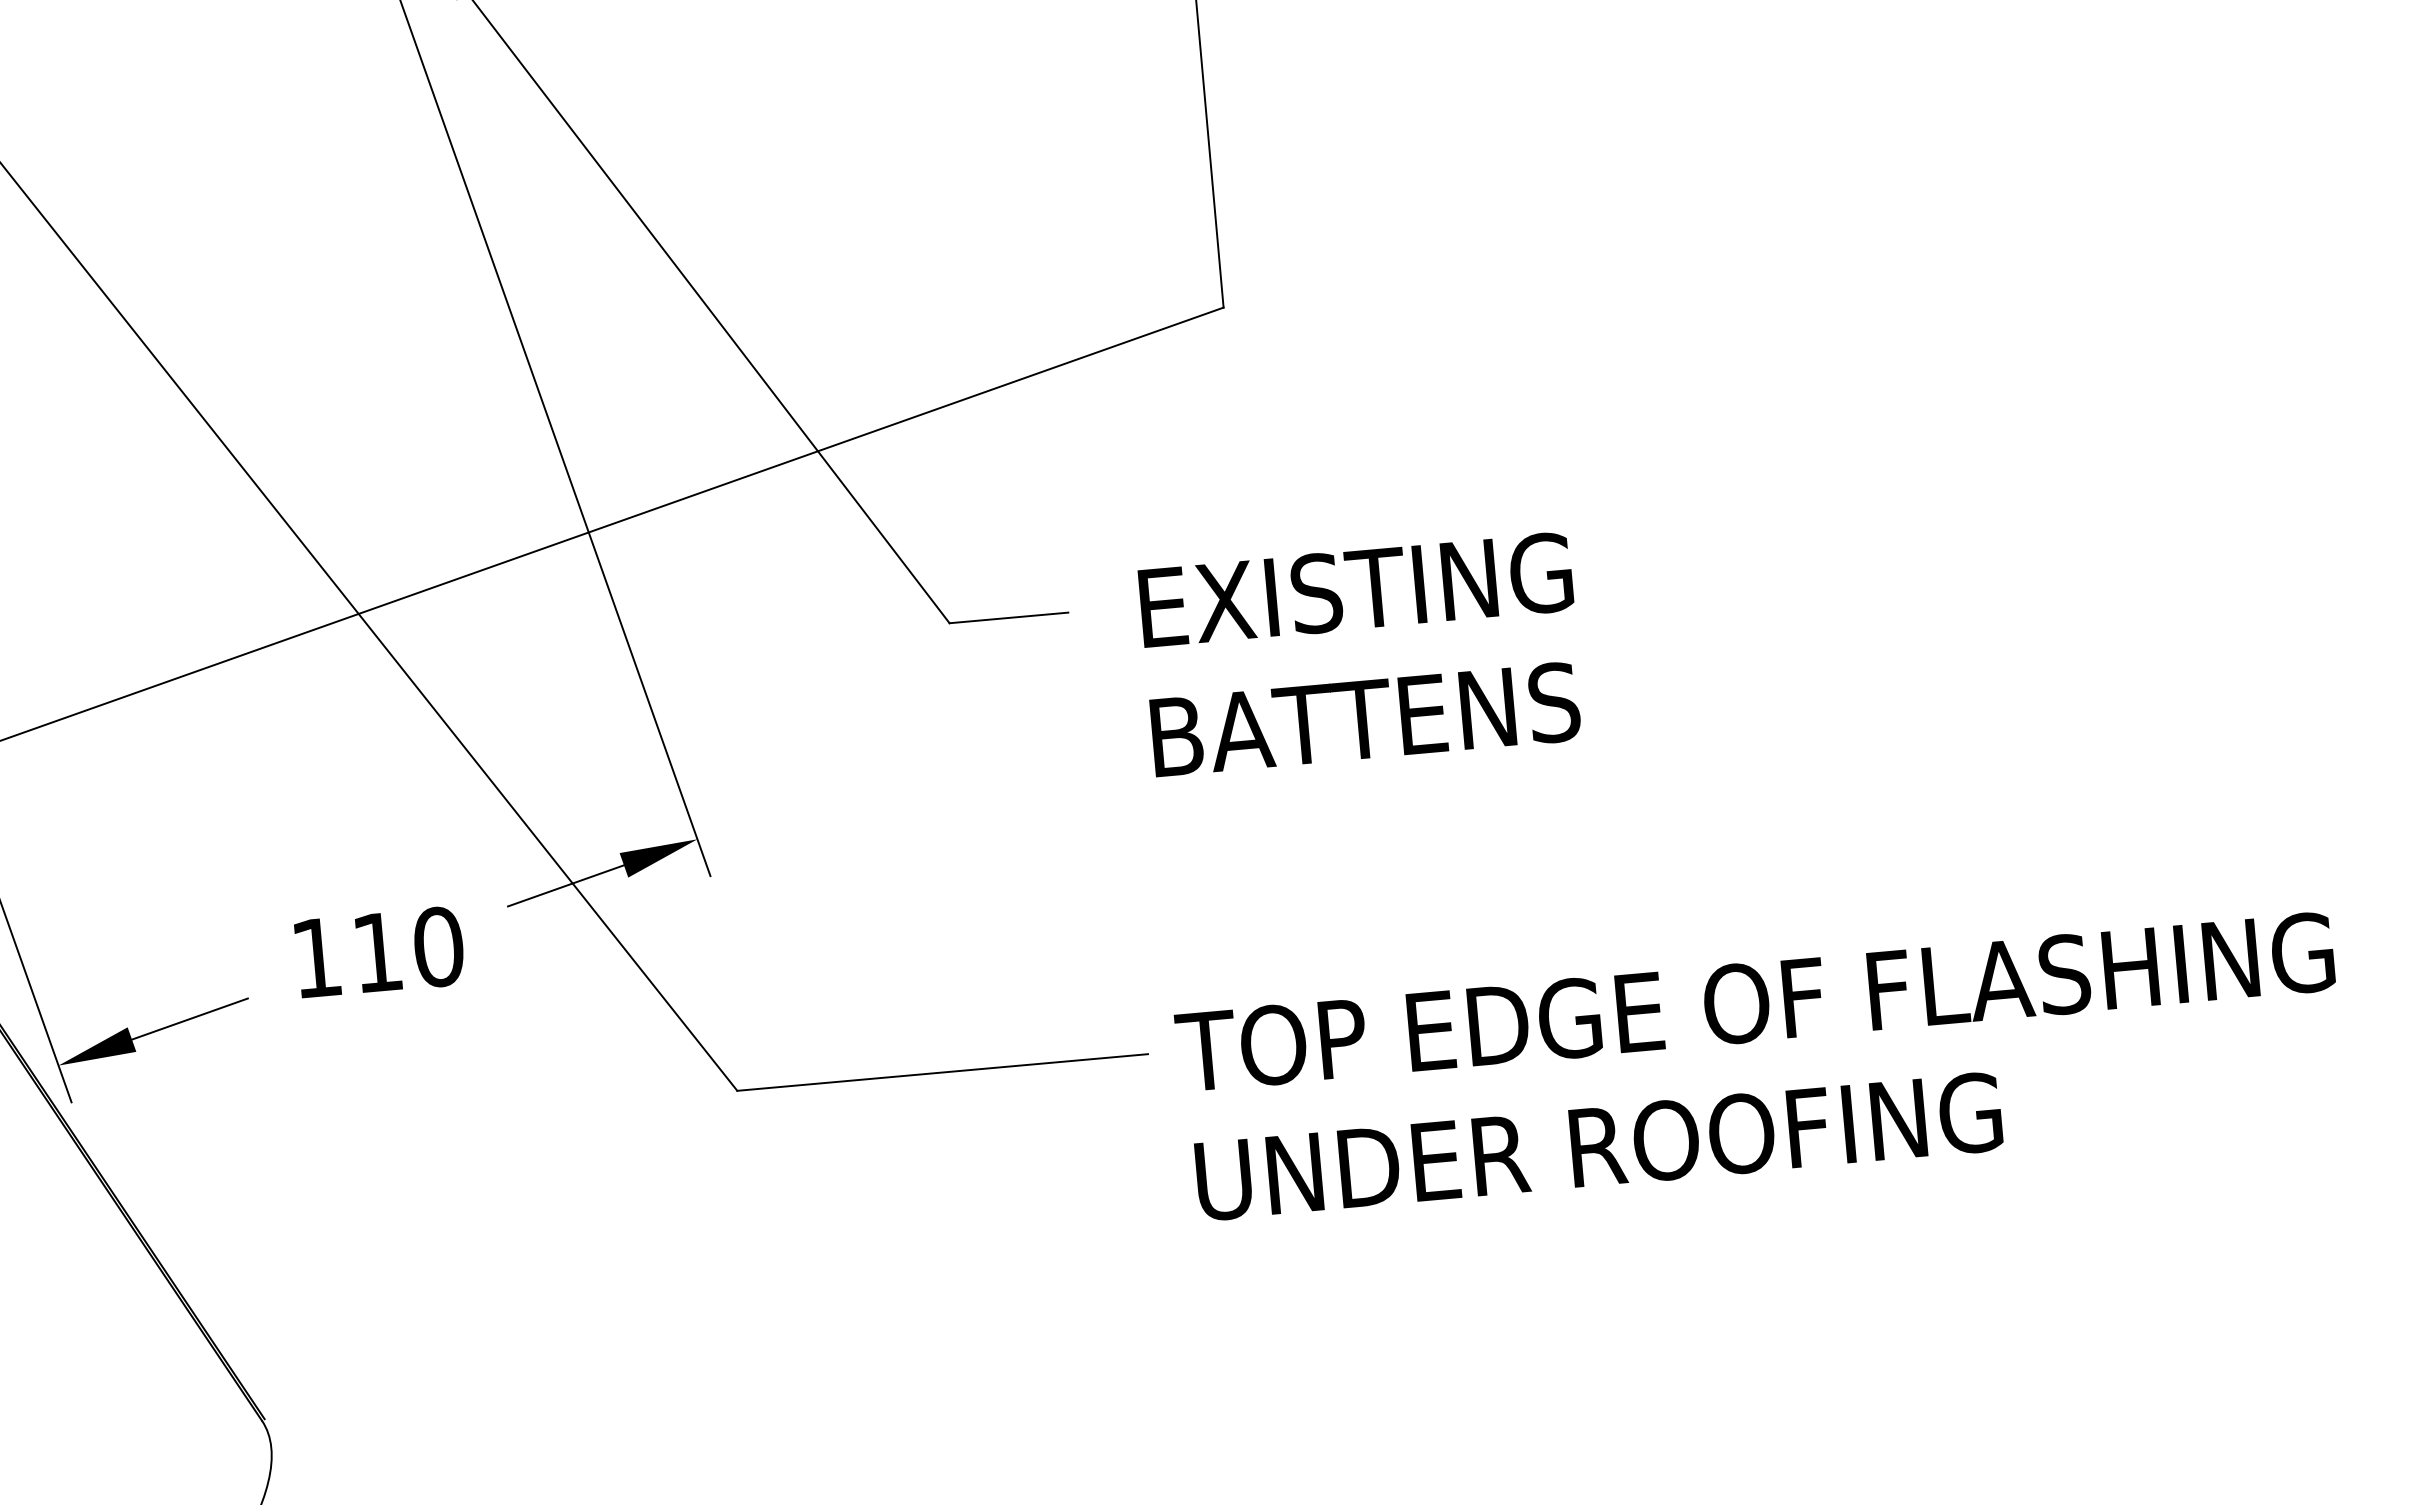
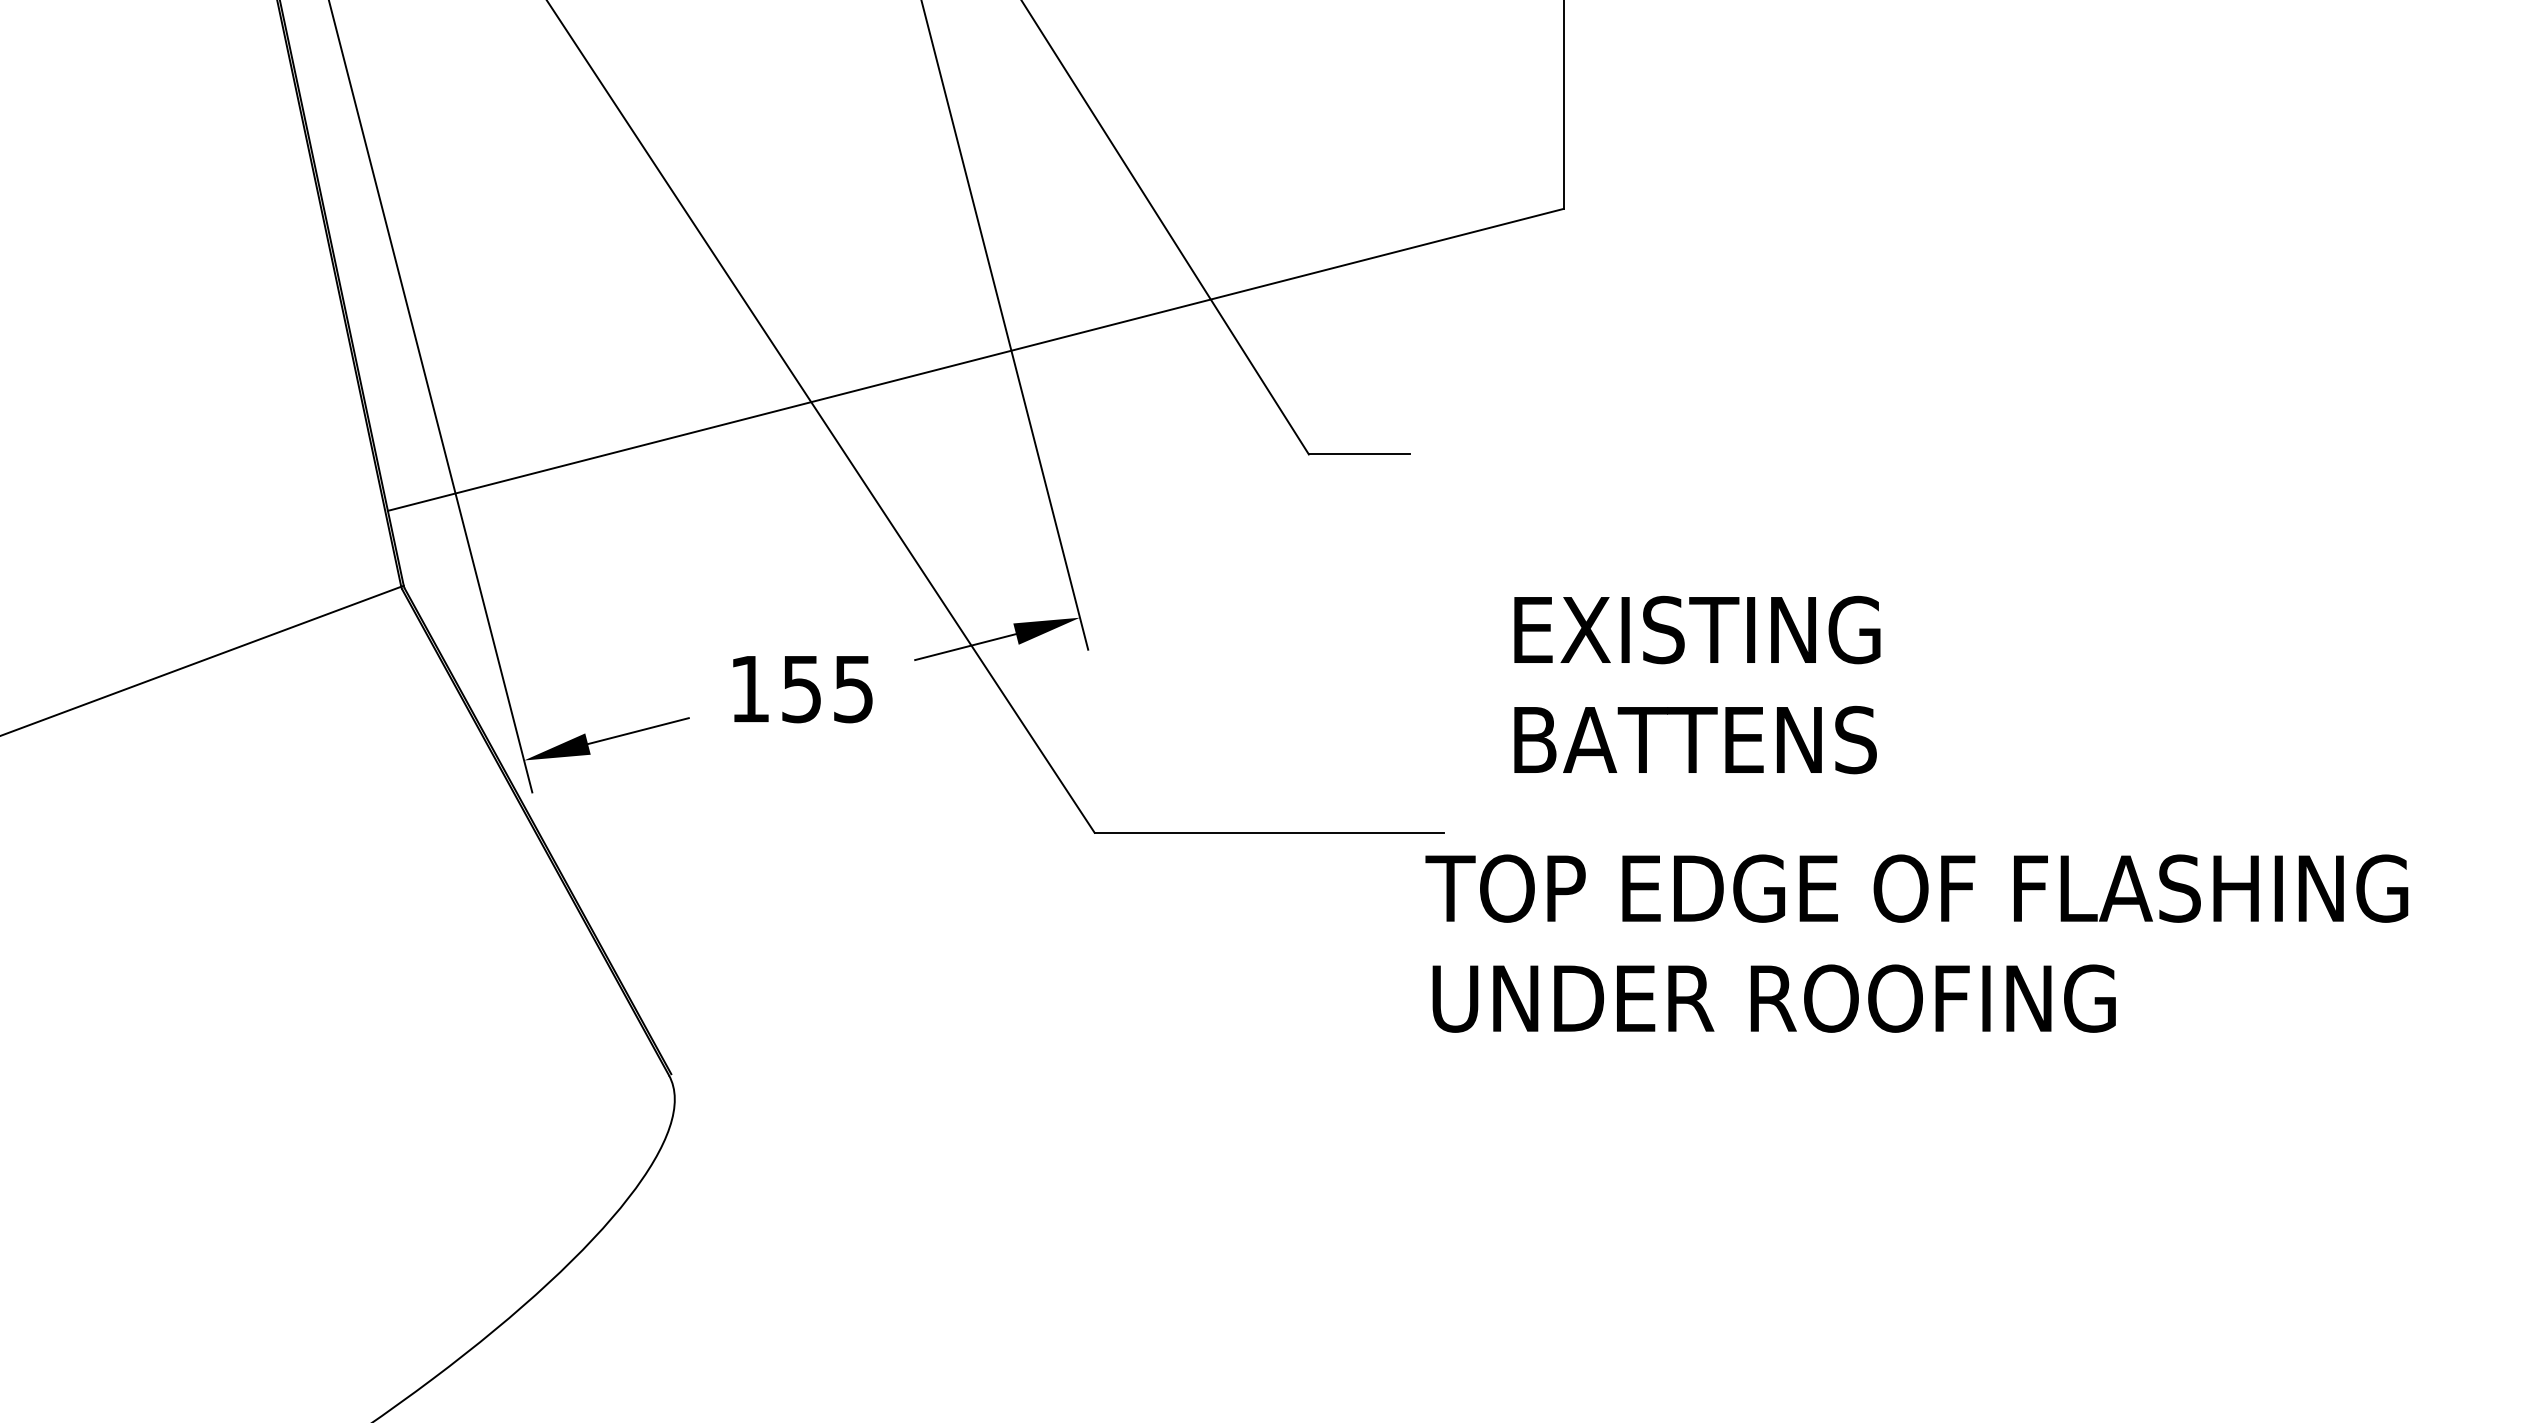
text: (1362, 654) -> (1697, 684), moved
text: (409, 950) -> (828, 689), 110 -> 155
text: (1760, 1066) -> (1916, 943), moved

